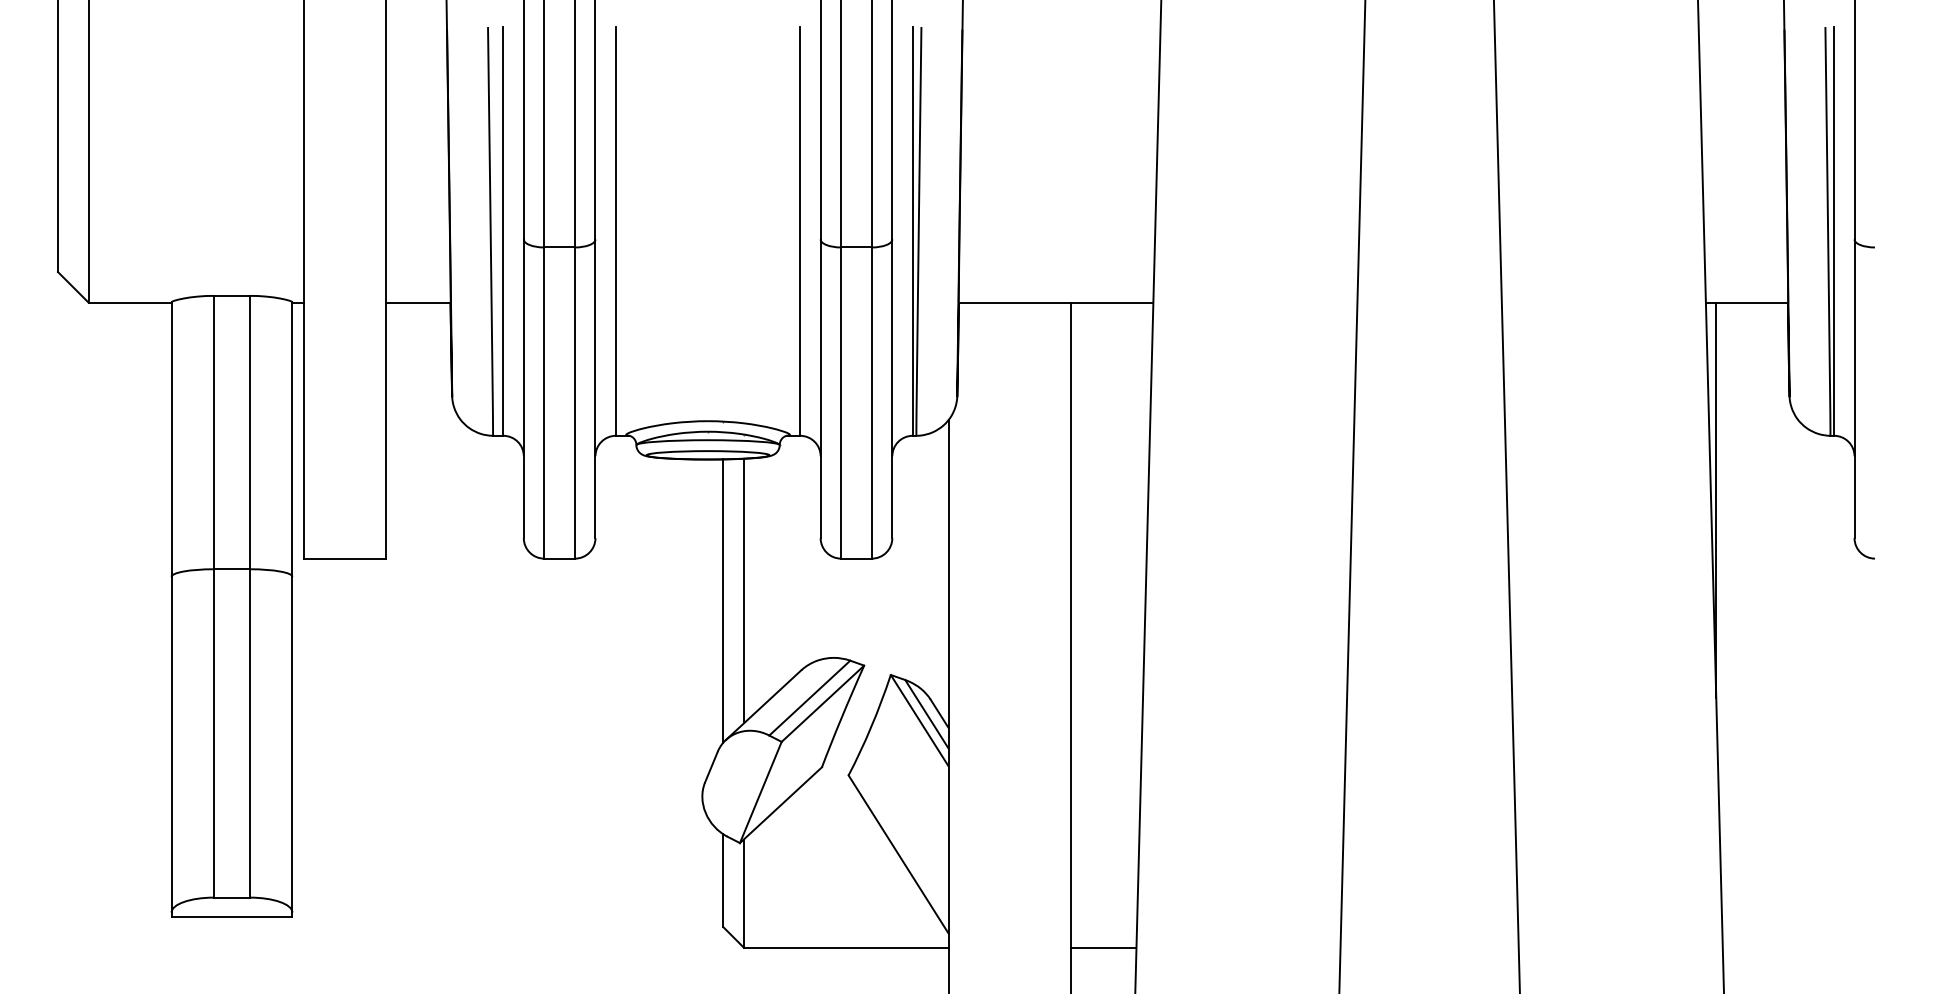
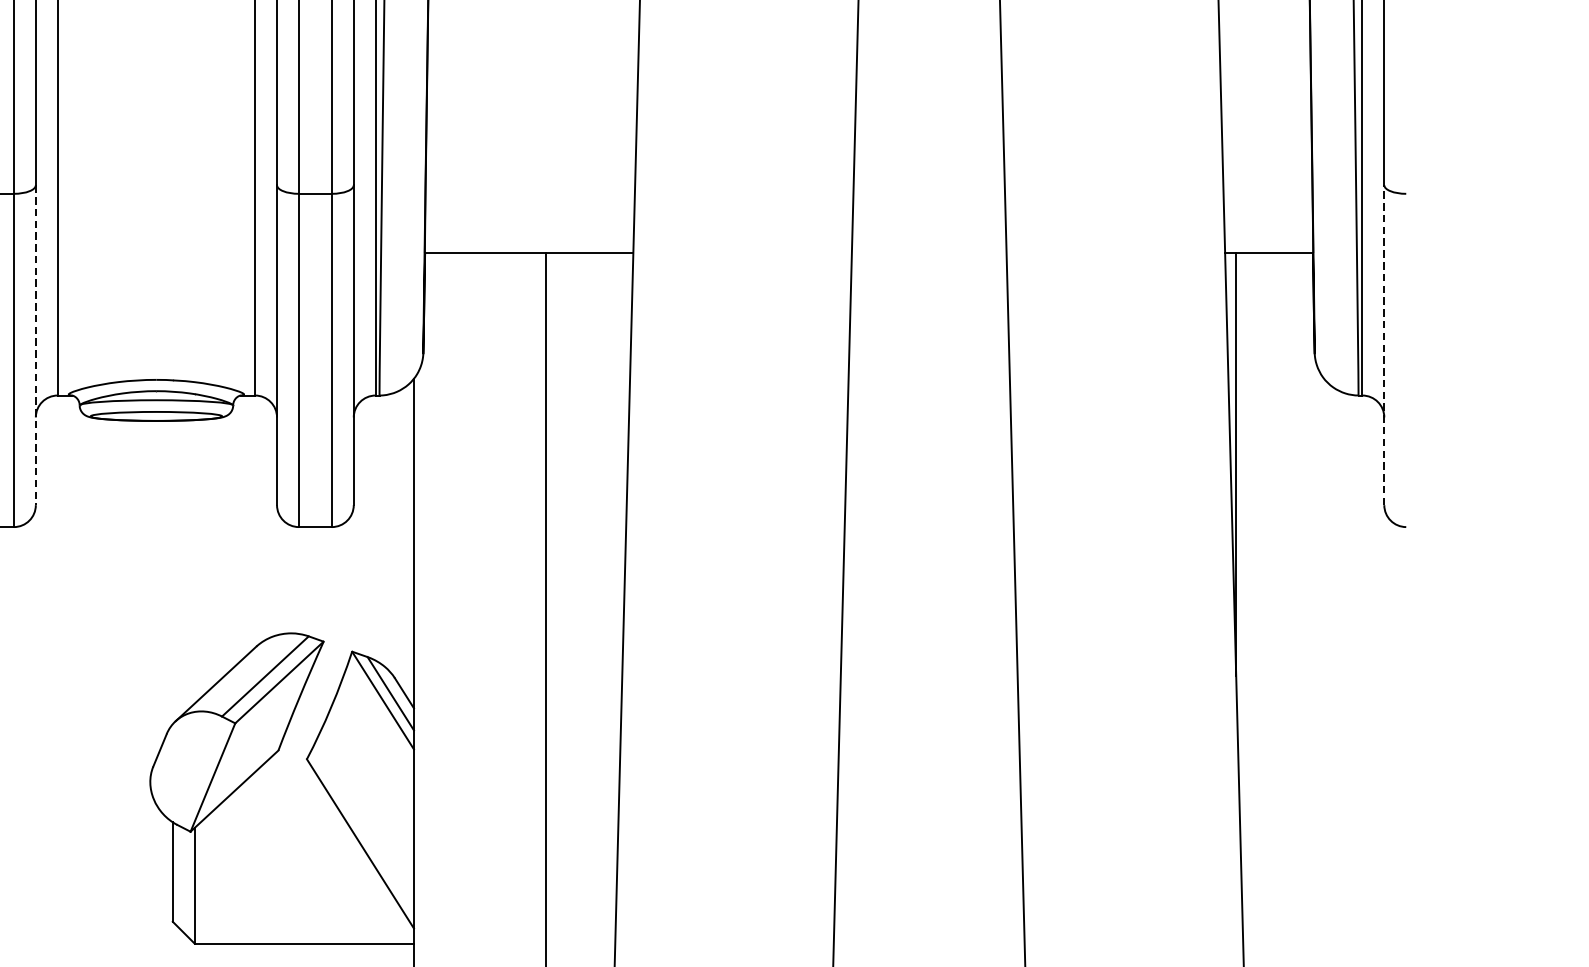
line: (1854, 388) -> (1384, 344), solid -> dashed
line: (595, 389) -> (35, 345), solid -> dashed
line: (743, 590) -> (194, 561), removed
line: (723, 600) -> (172, 571), removed
line: (1103, 947) -> (579, 943), removed

